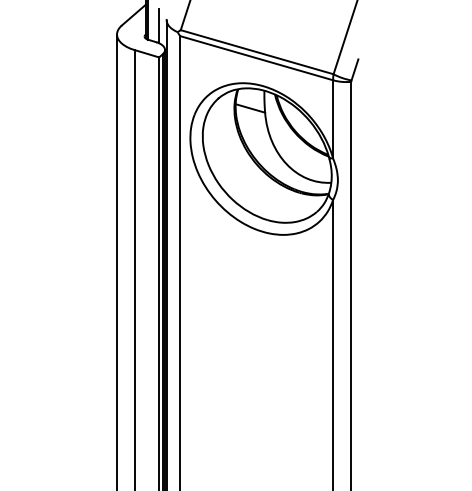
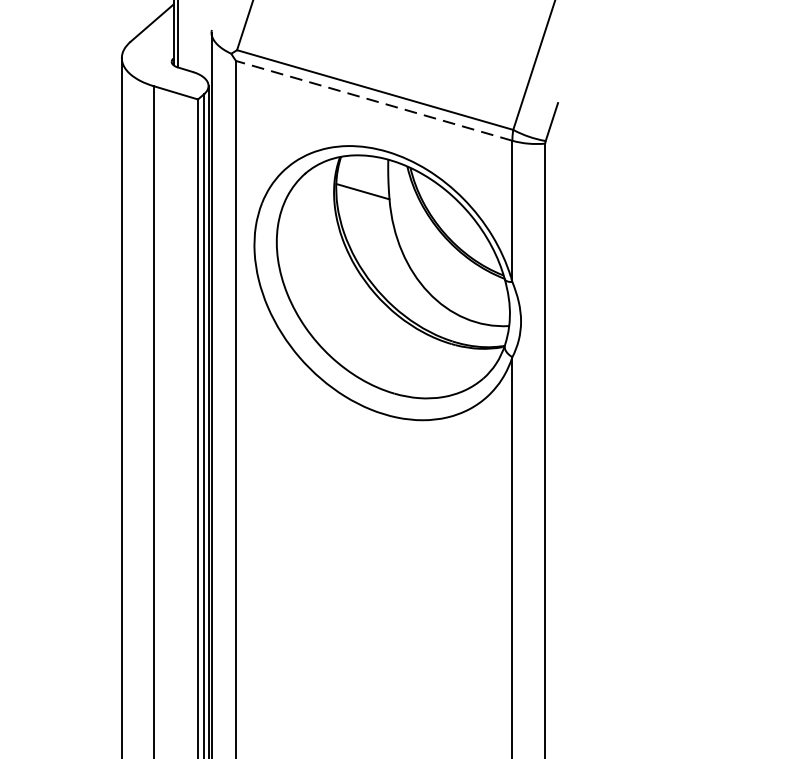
line: (158, 25) -> (196, 41), removed
line: (256, 58) -> (373, 101), solid -> dashed

